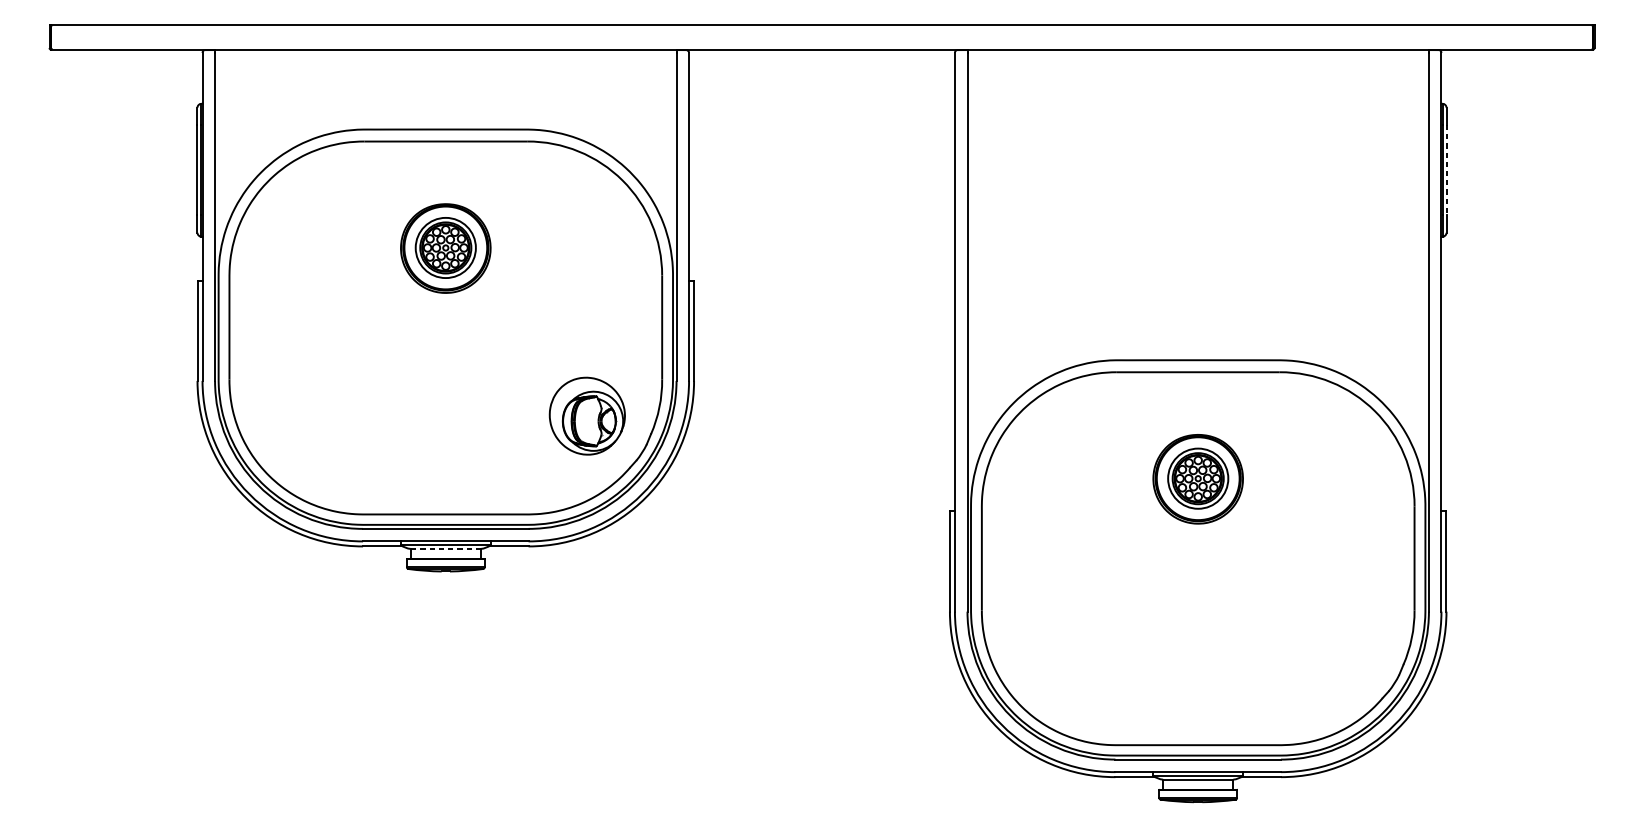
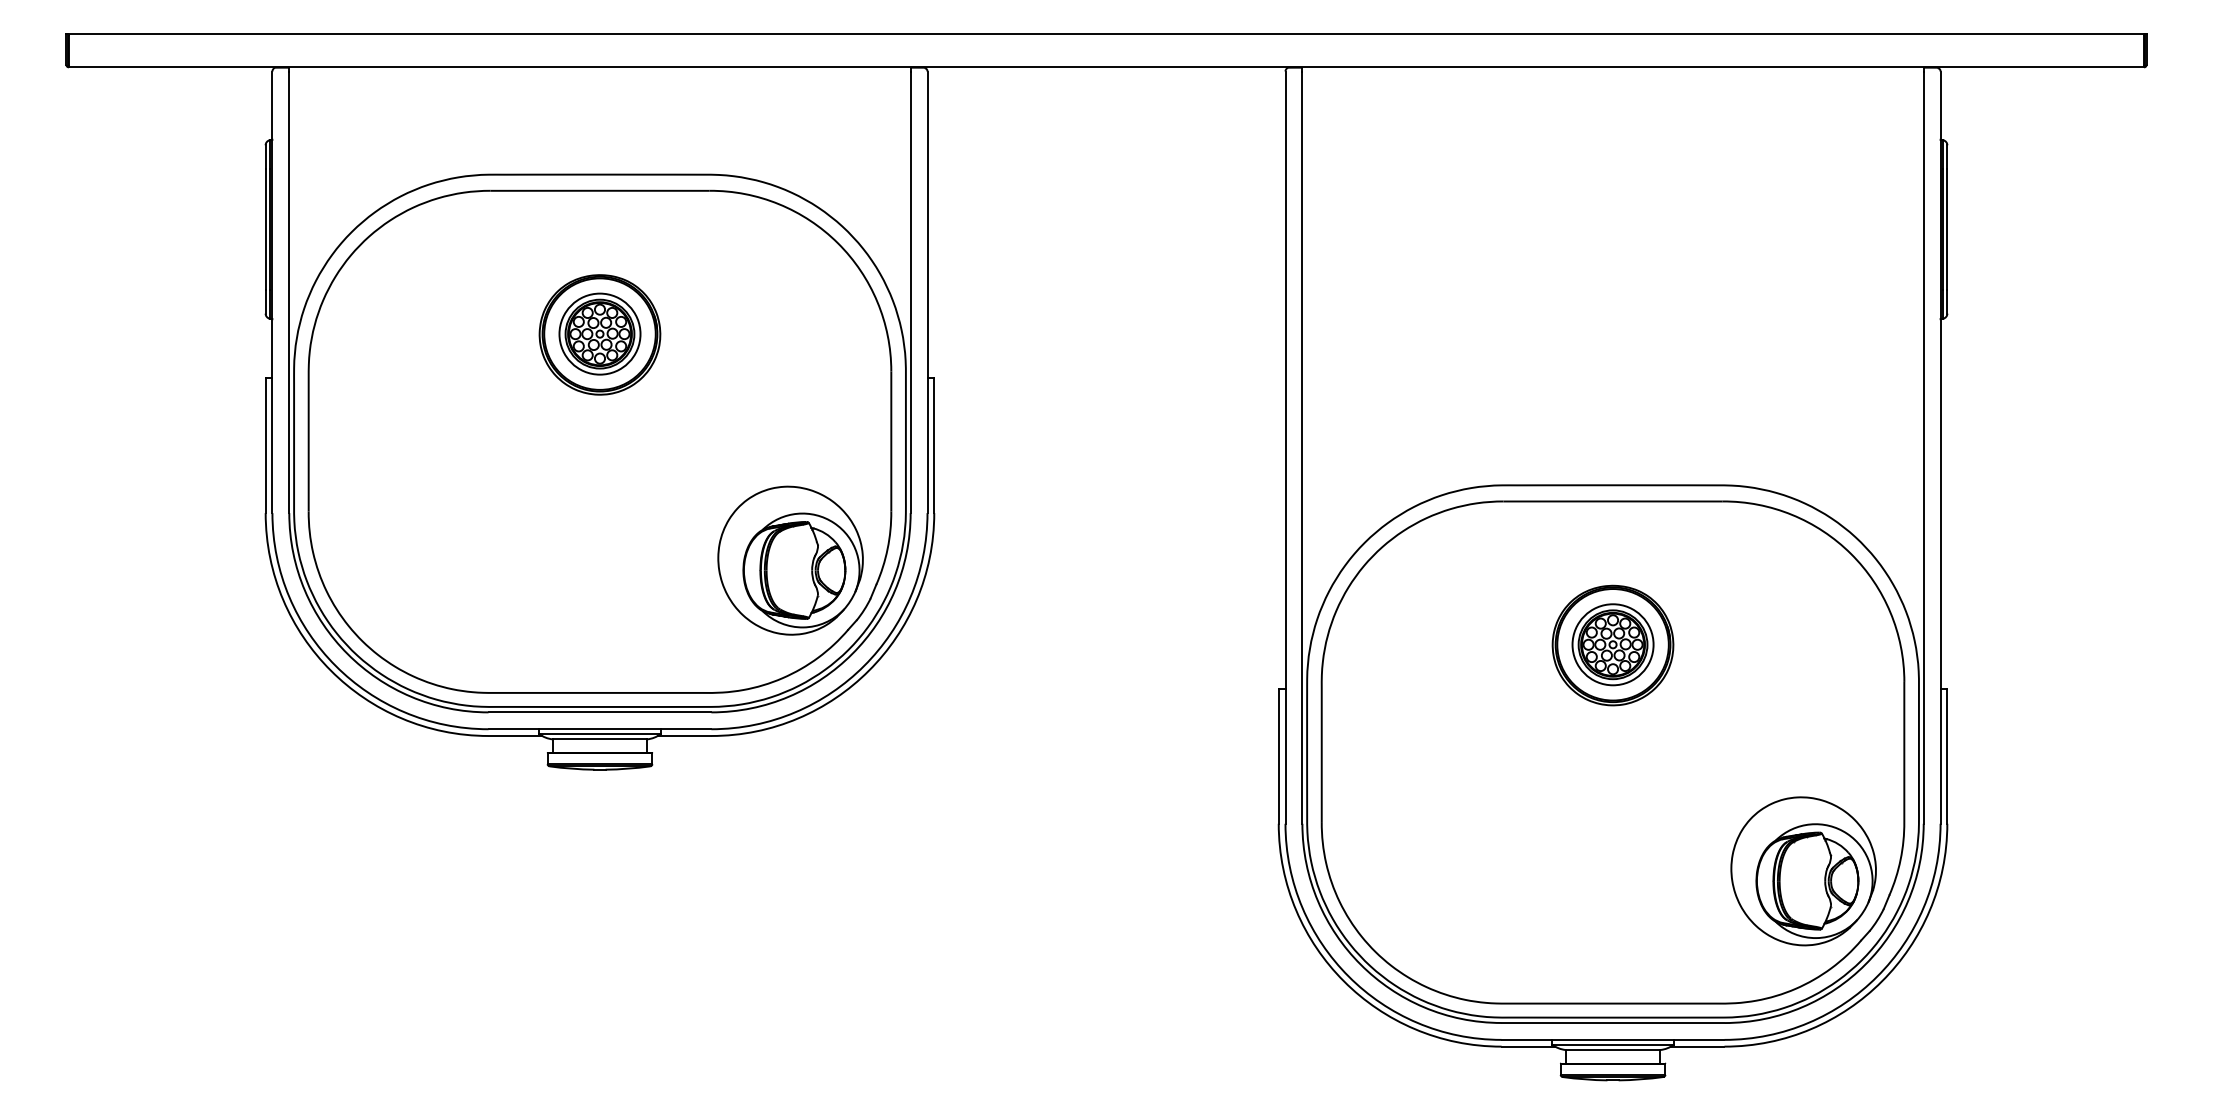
line: (1446, 170) -> (1947, 229), dashed -> solid
part: (587, 416) -> (790, 560), size x1.43
line: (445, 549) -> (599, 739), dashed -> solid
part: (1339, 647) -> (1803, 871), added

